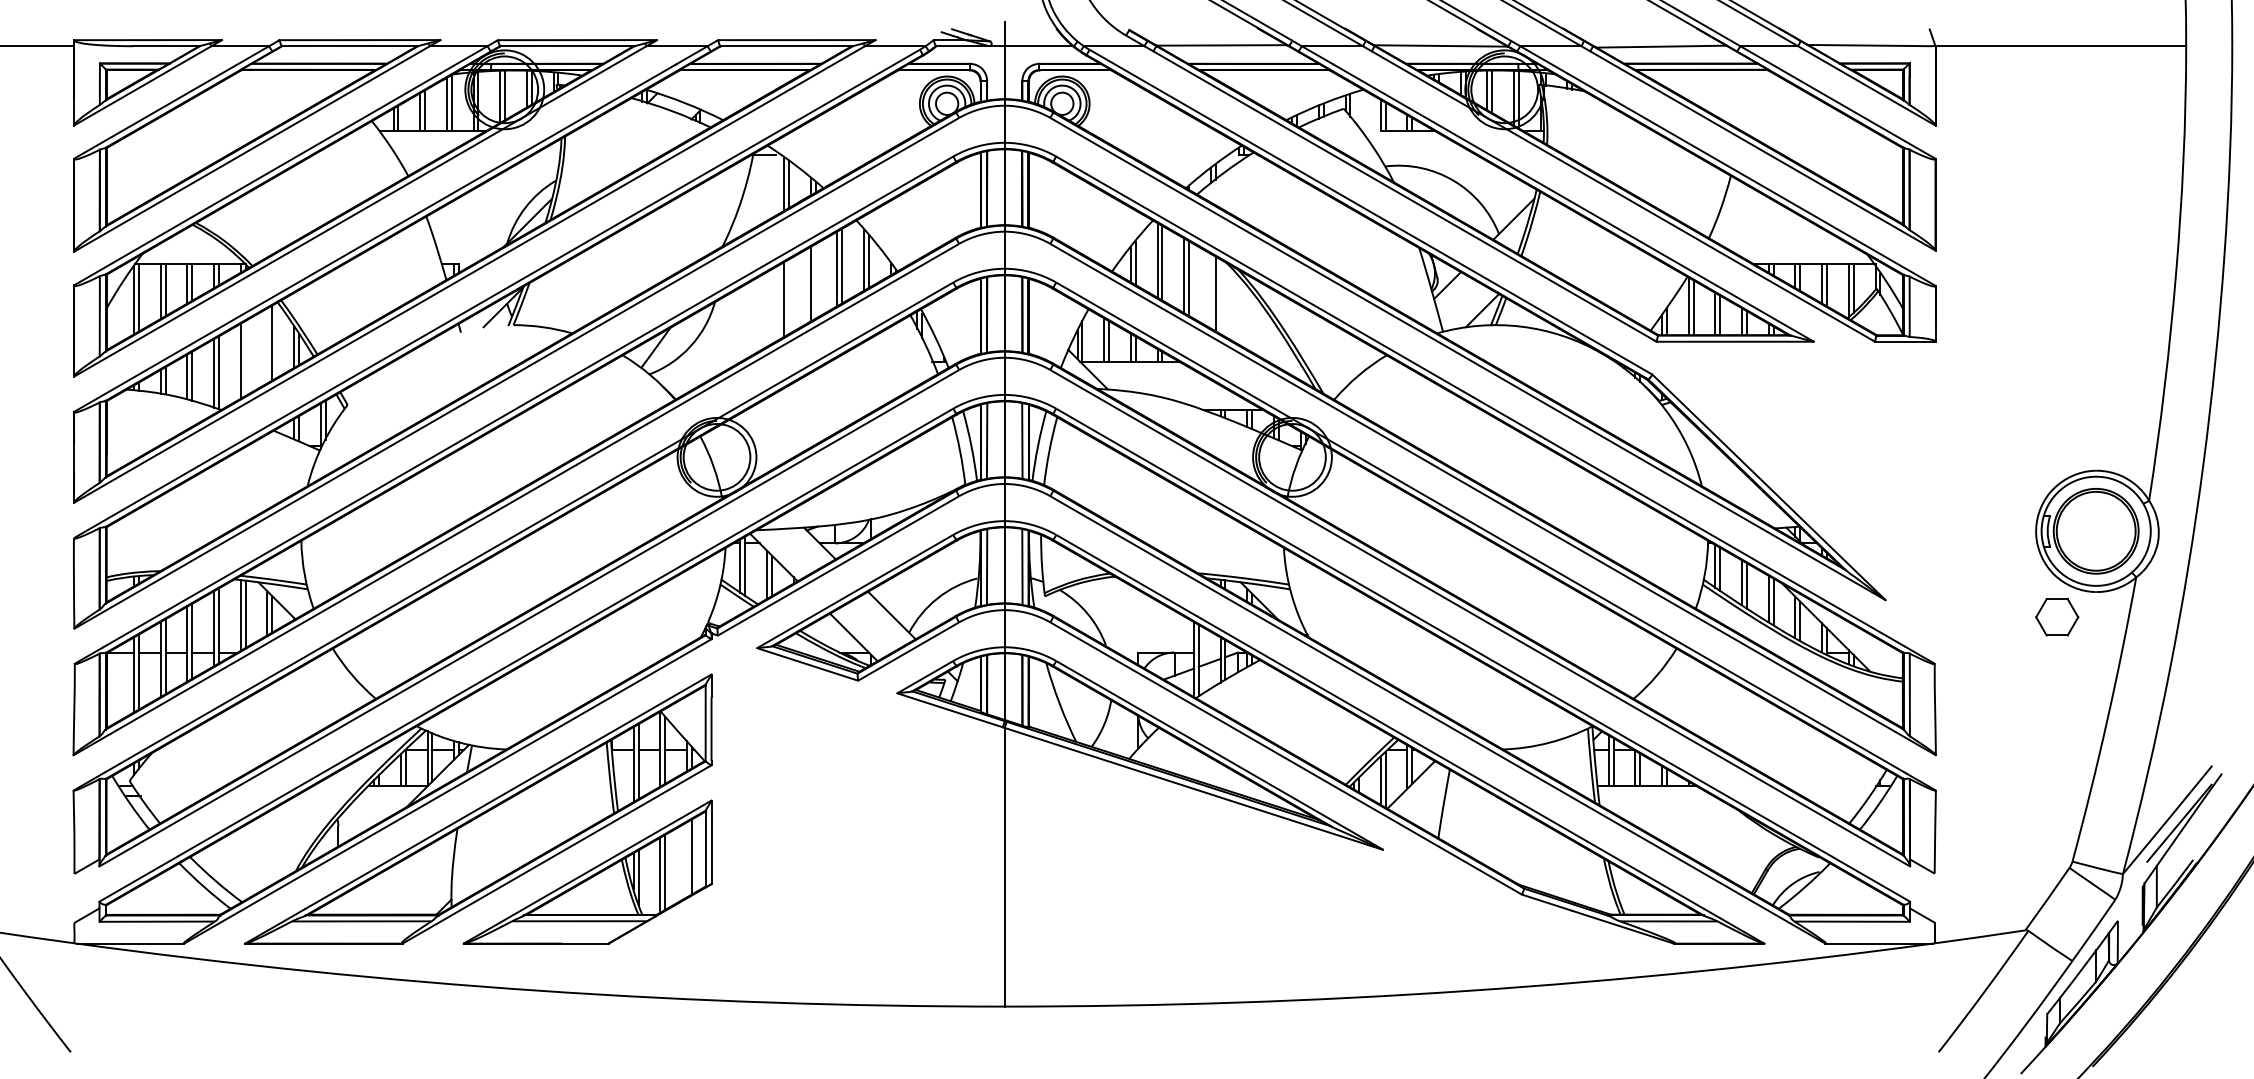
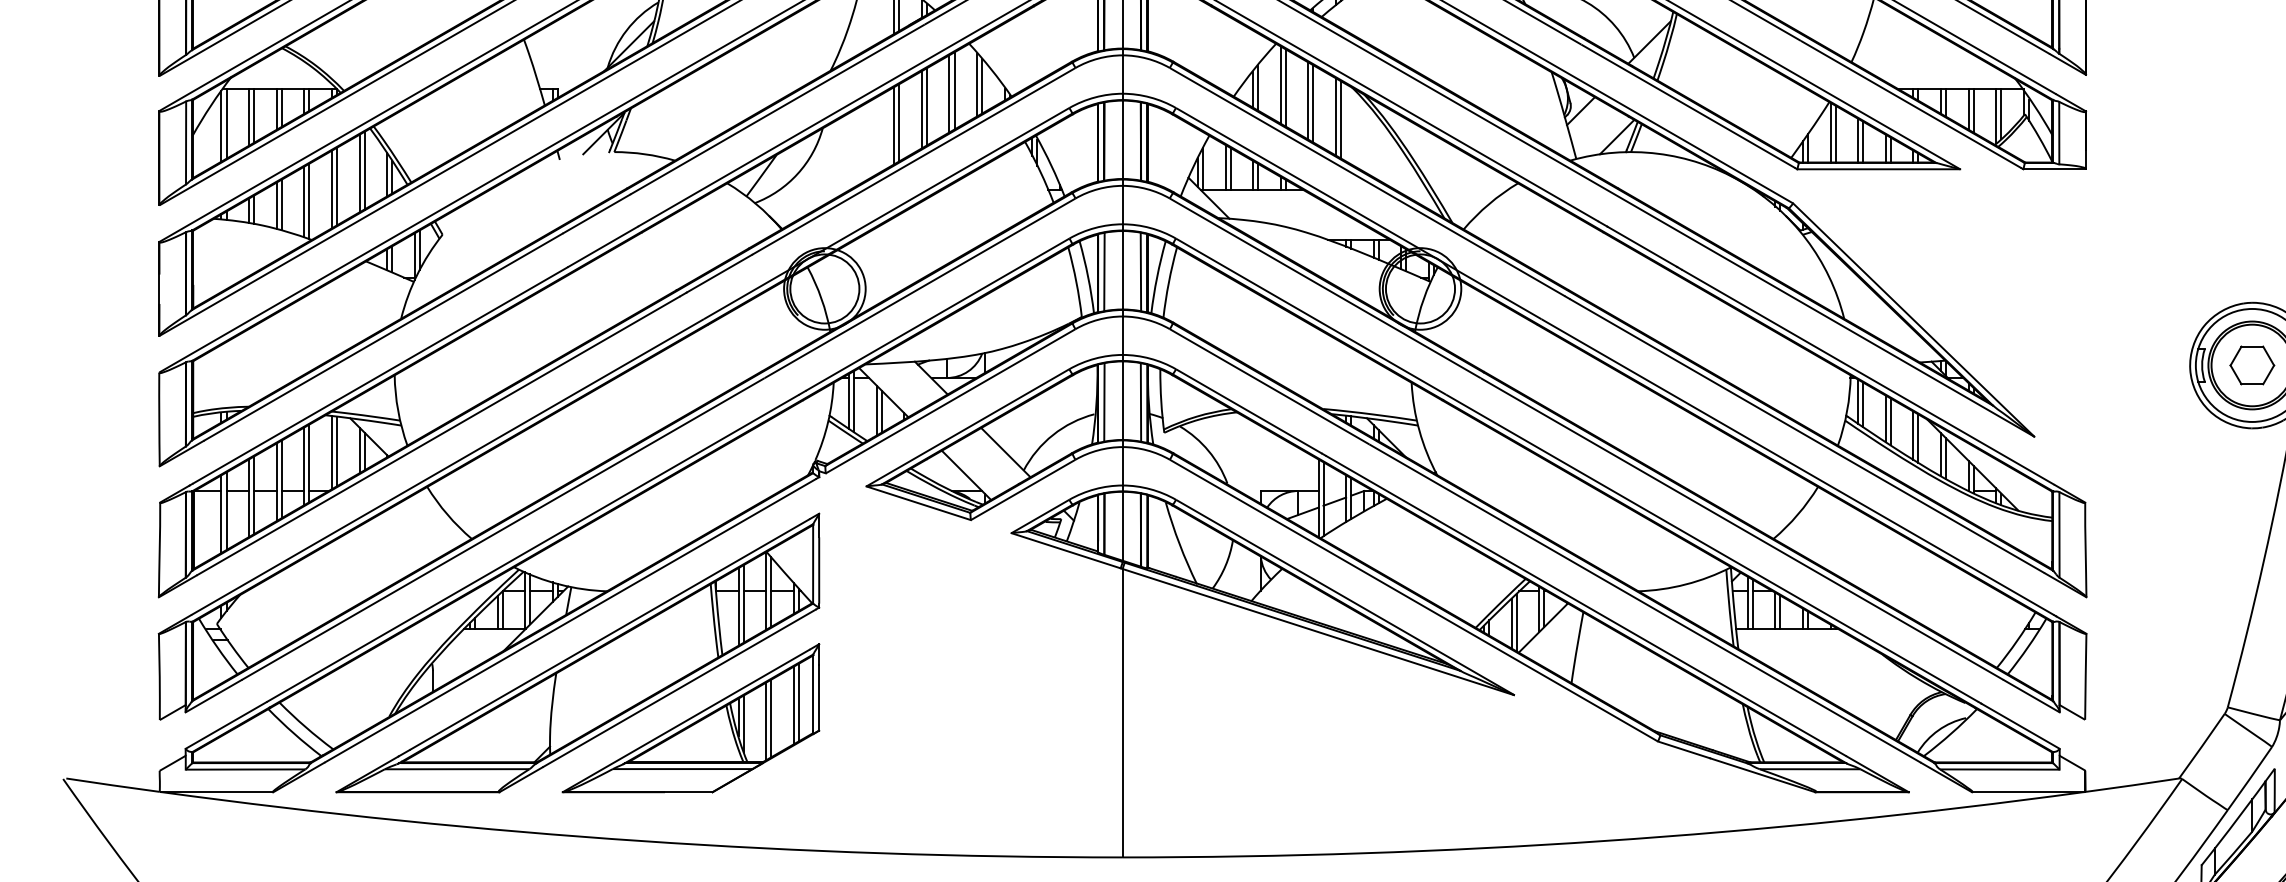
line: (815, 281) -> (926, 106), added
line: (1210, 290) -> (1335, 116), added
line: (788, 296) -> (898, 122), added
line: (267, 345) -> (359, 173), added
line: (245, 358) -> (336, 186), added
part: (2057, 617) -> (2252, 365), moved
line: (687, 859) -> (794, 705), added

